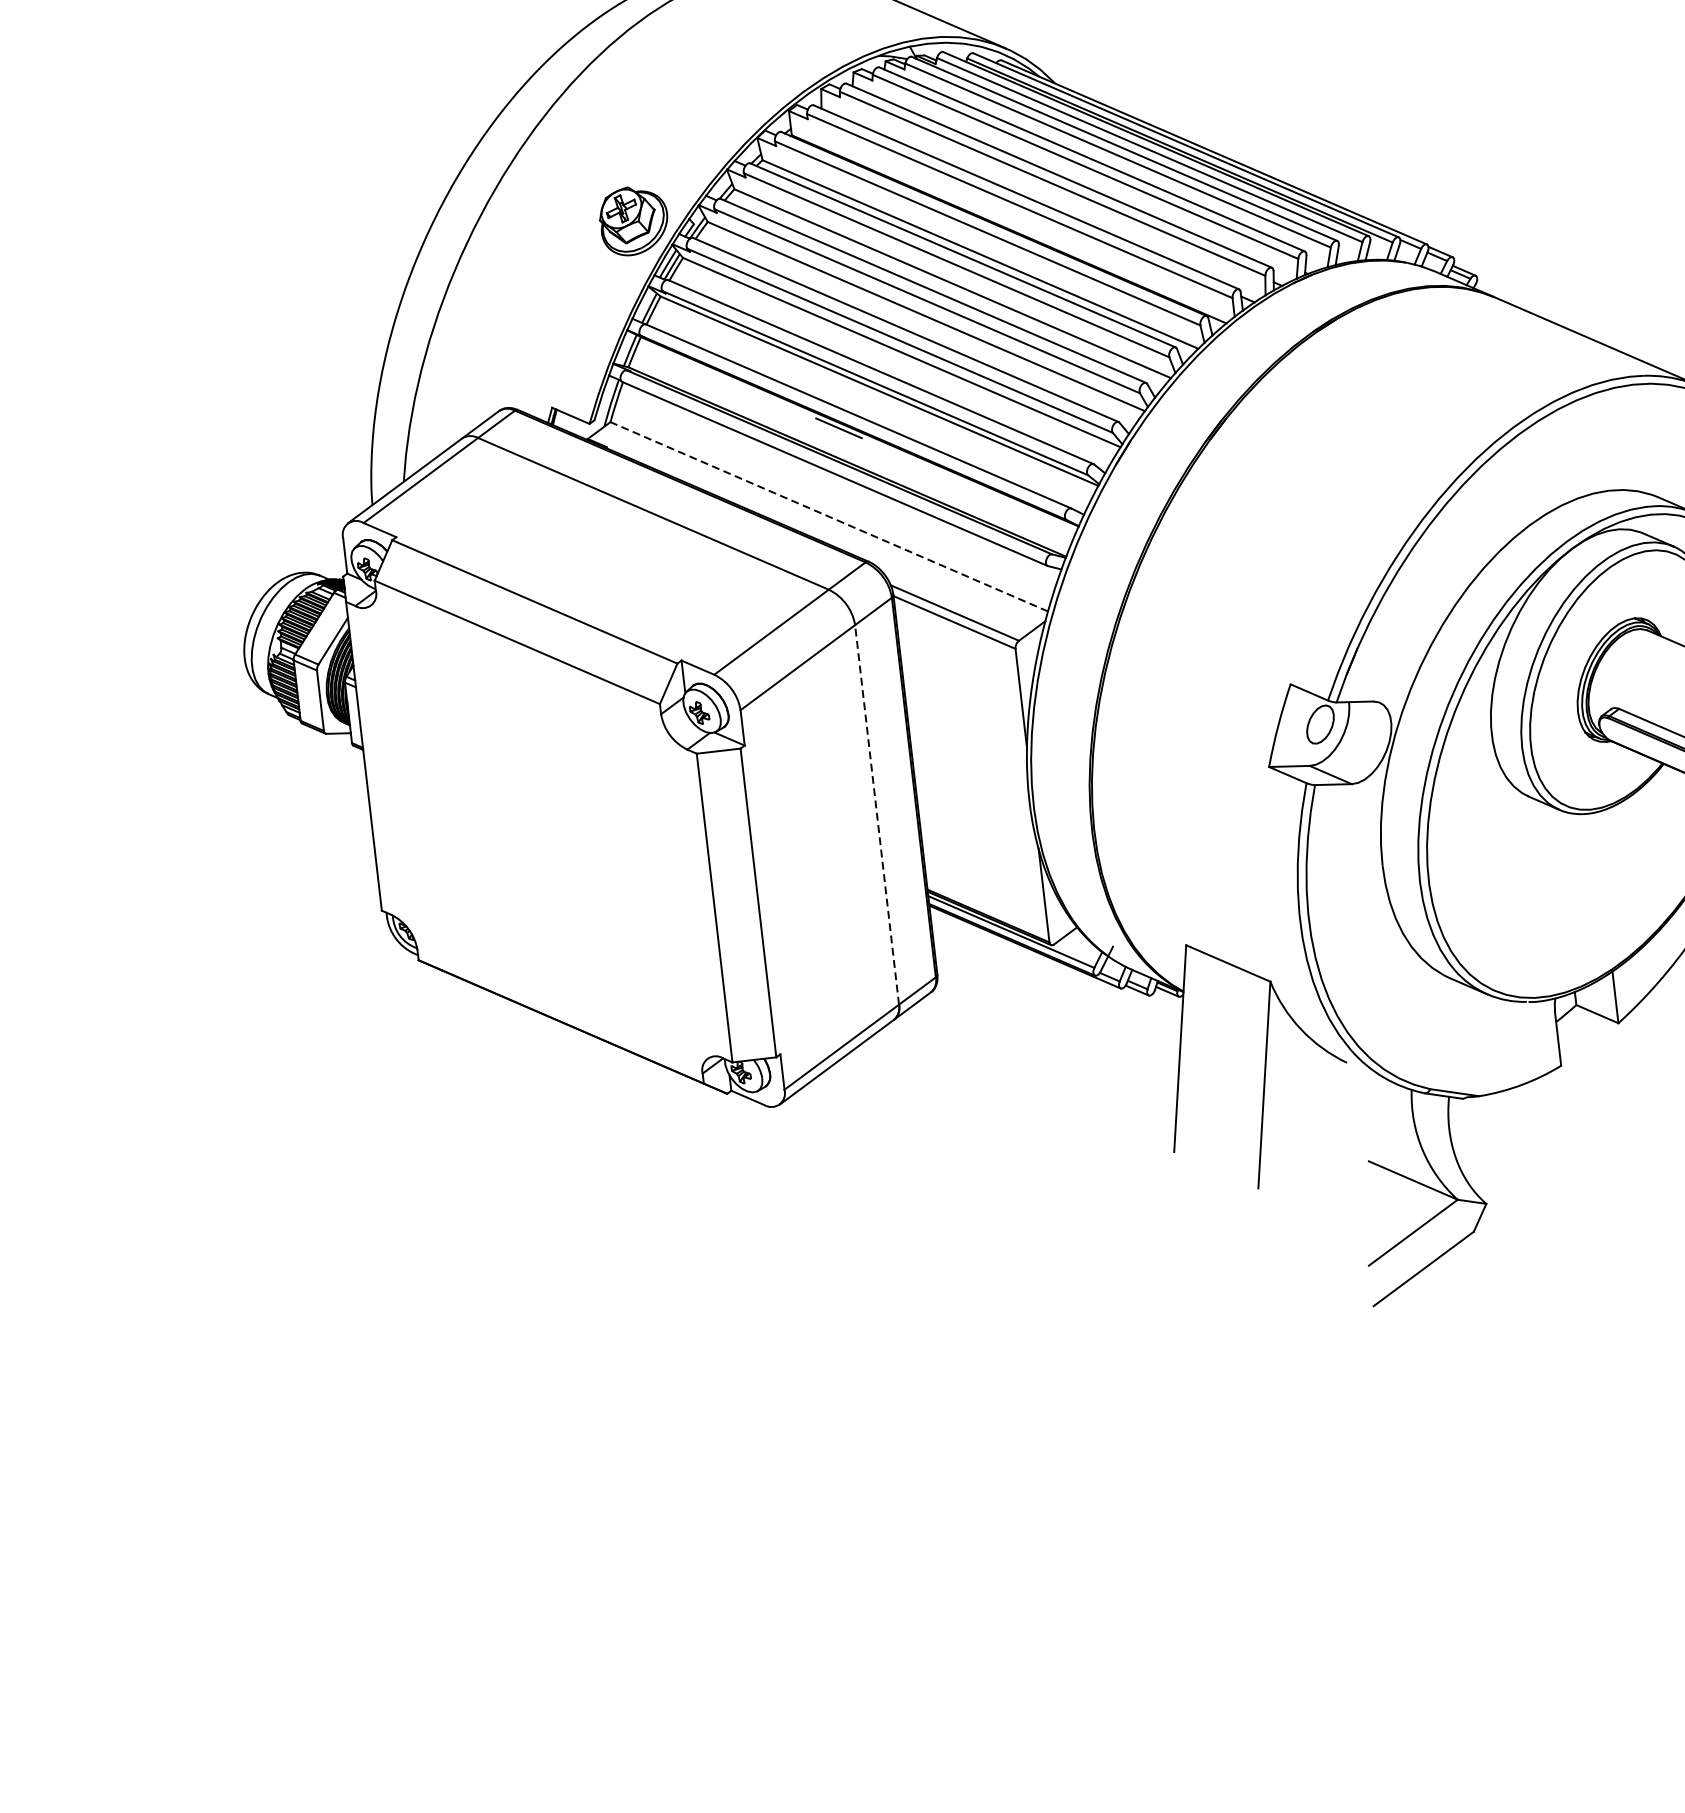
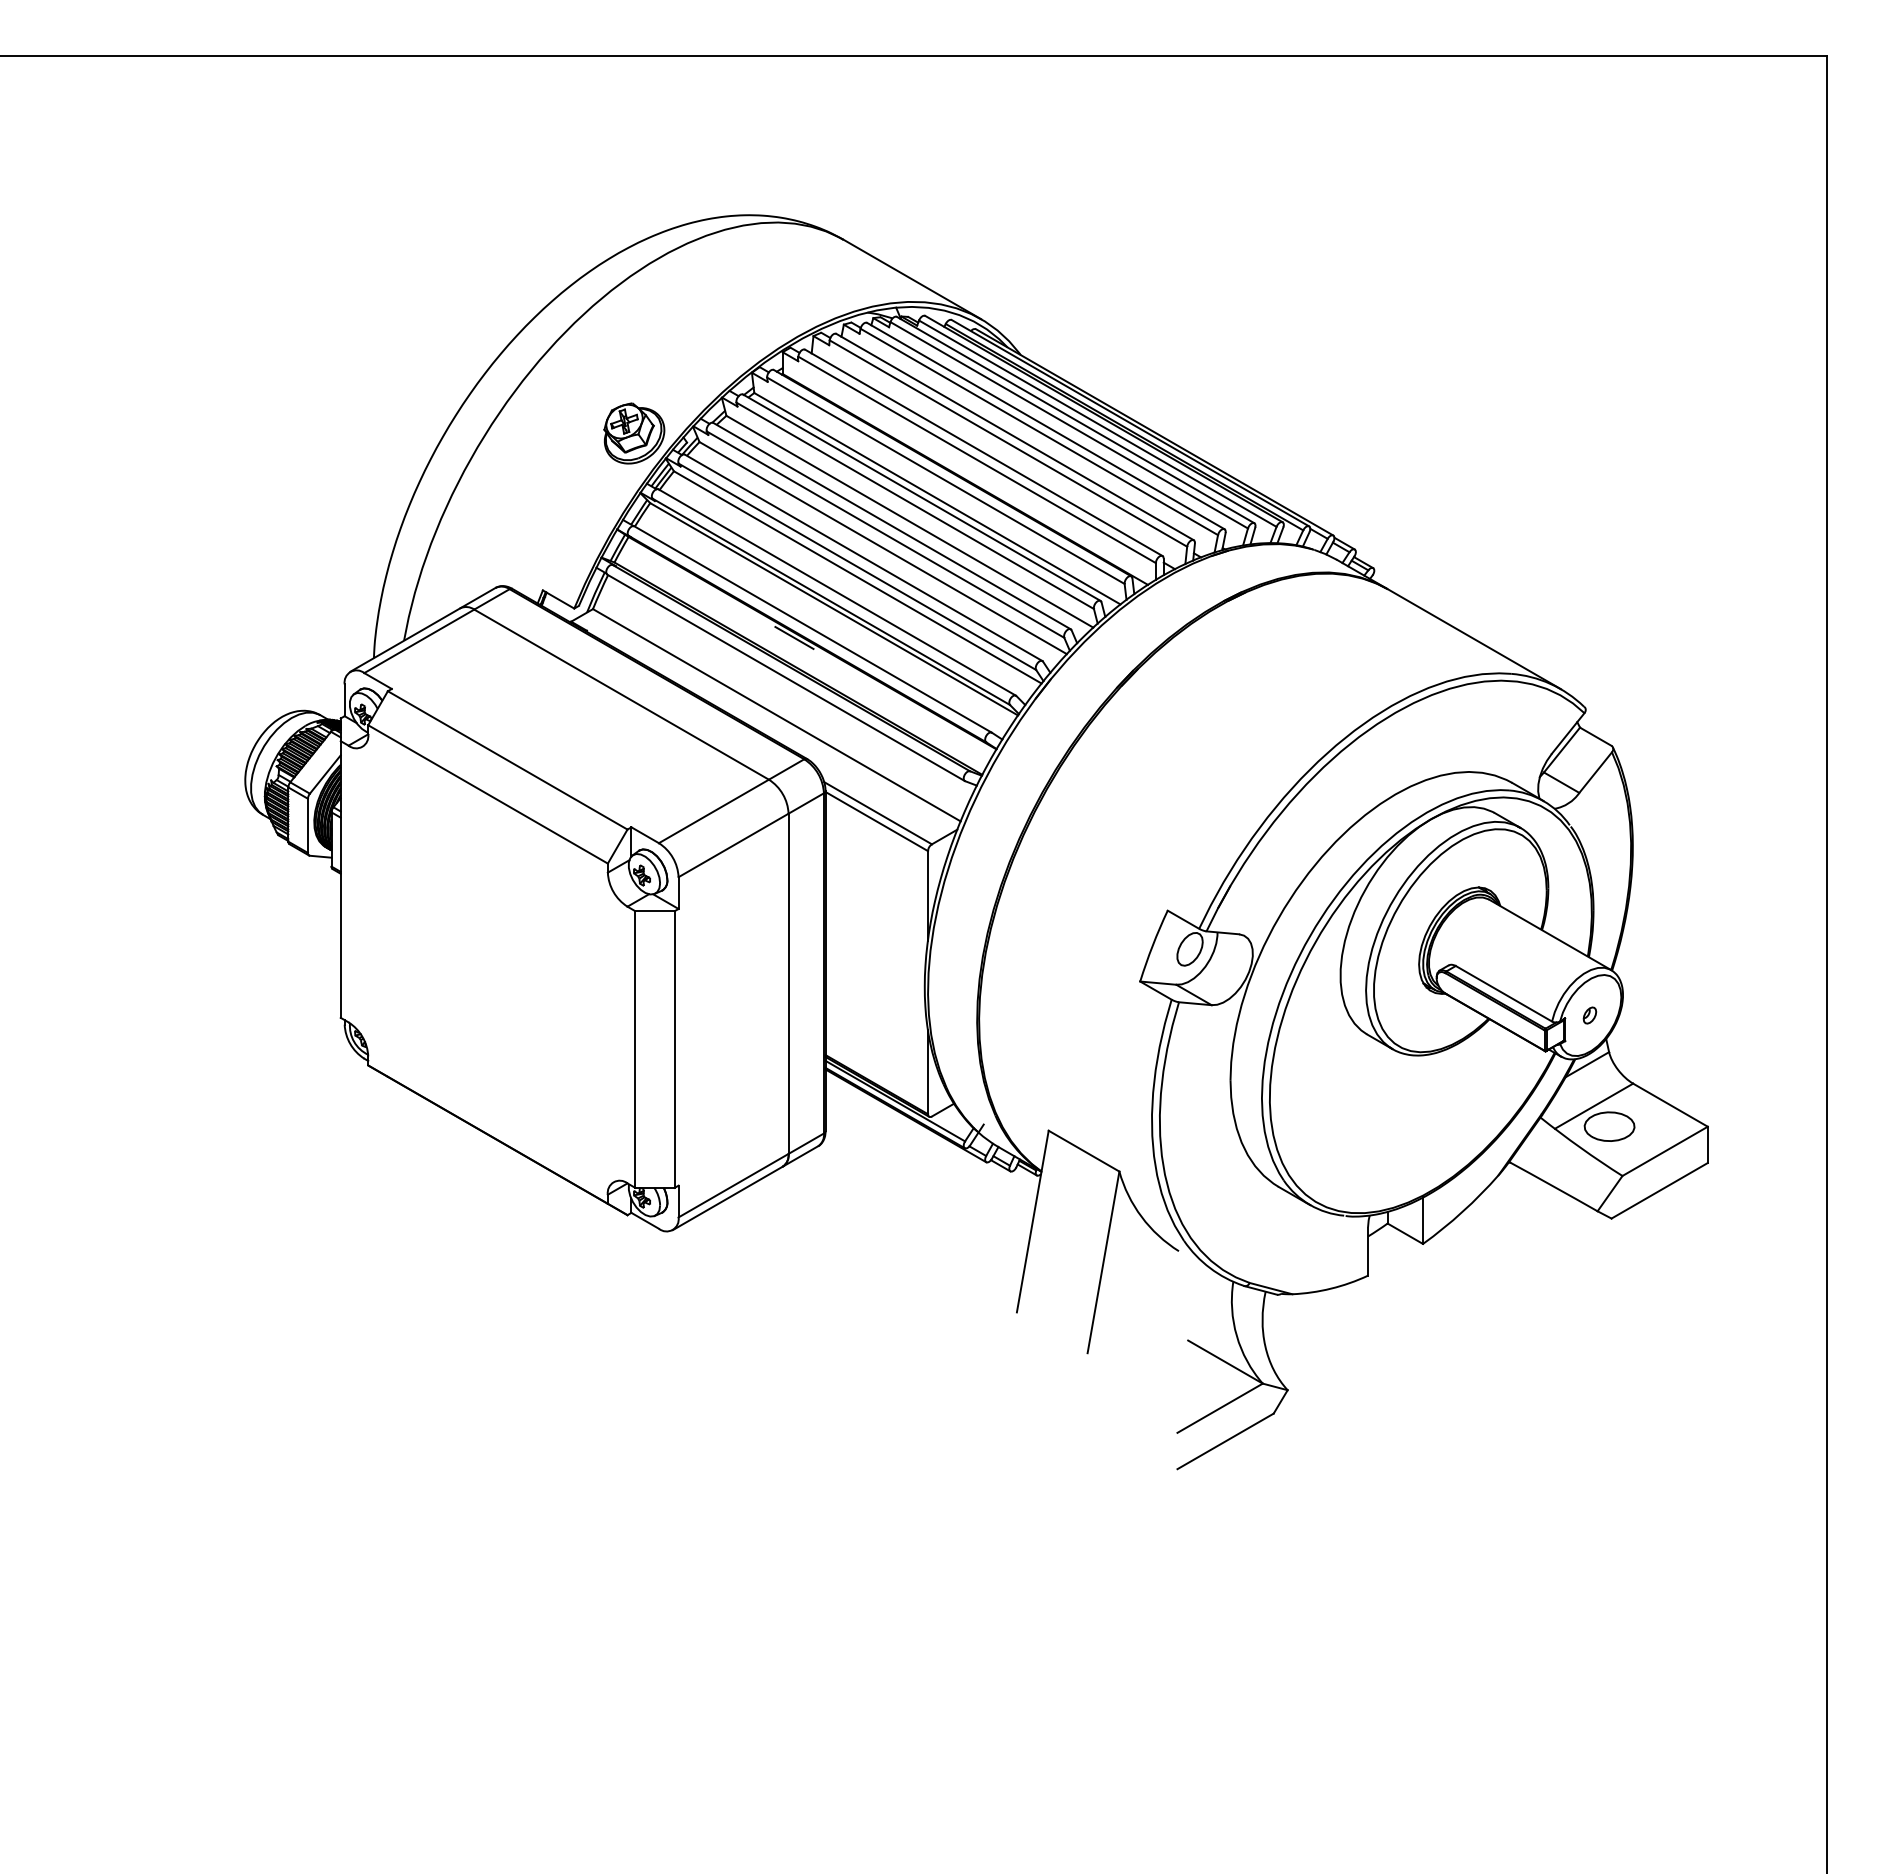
line: (828, 517) -> (776, 715), dashed -> solid
line: (876, 814) -> (788, 983), dashed -> solid

